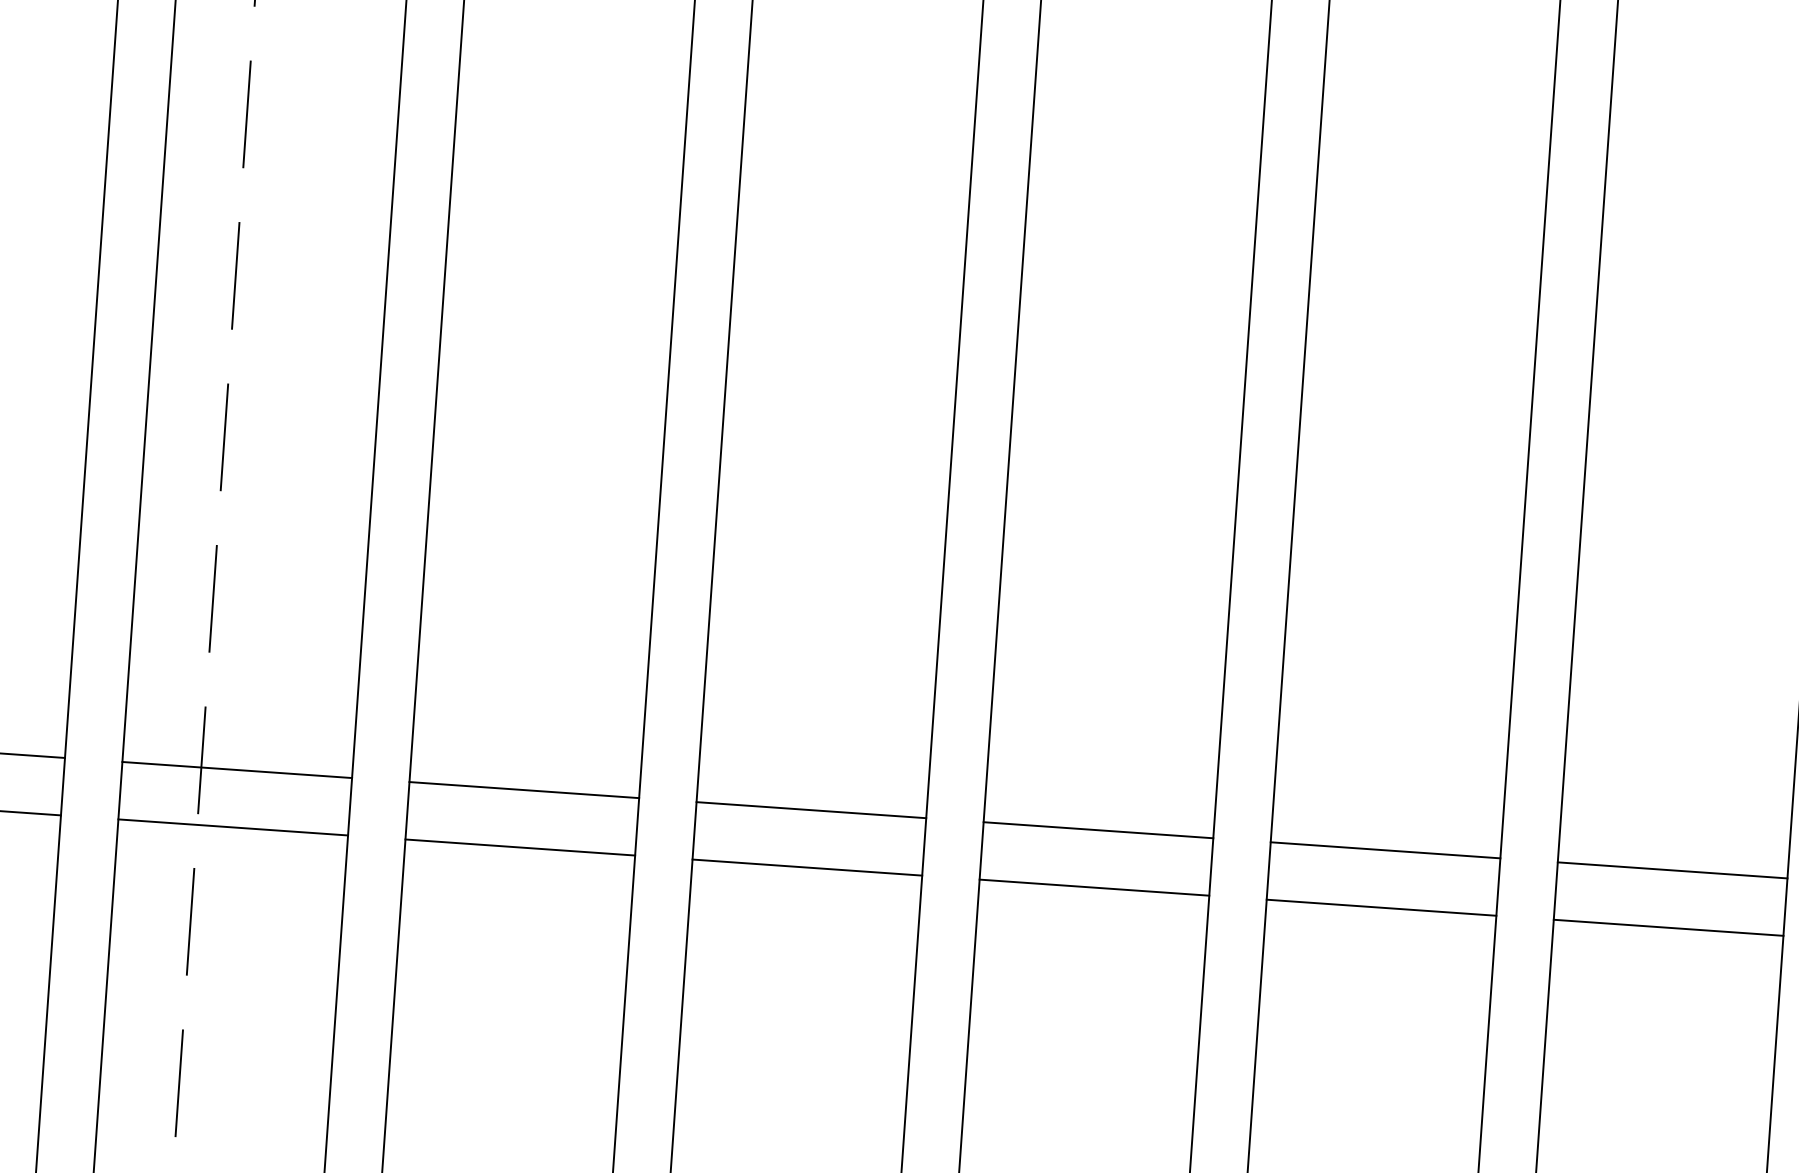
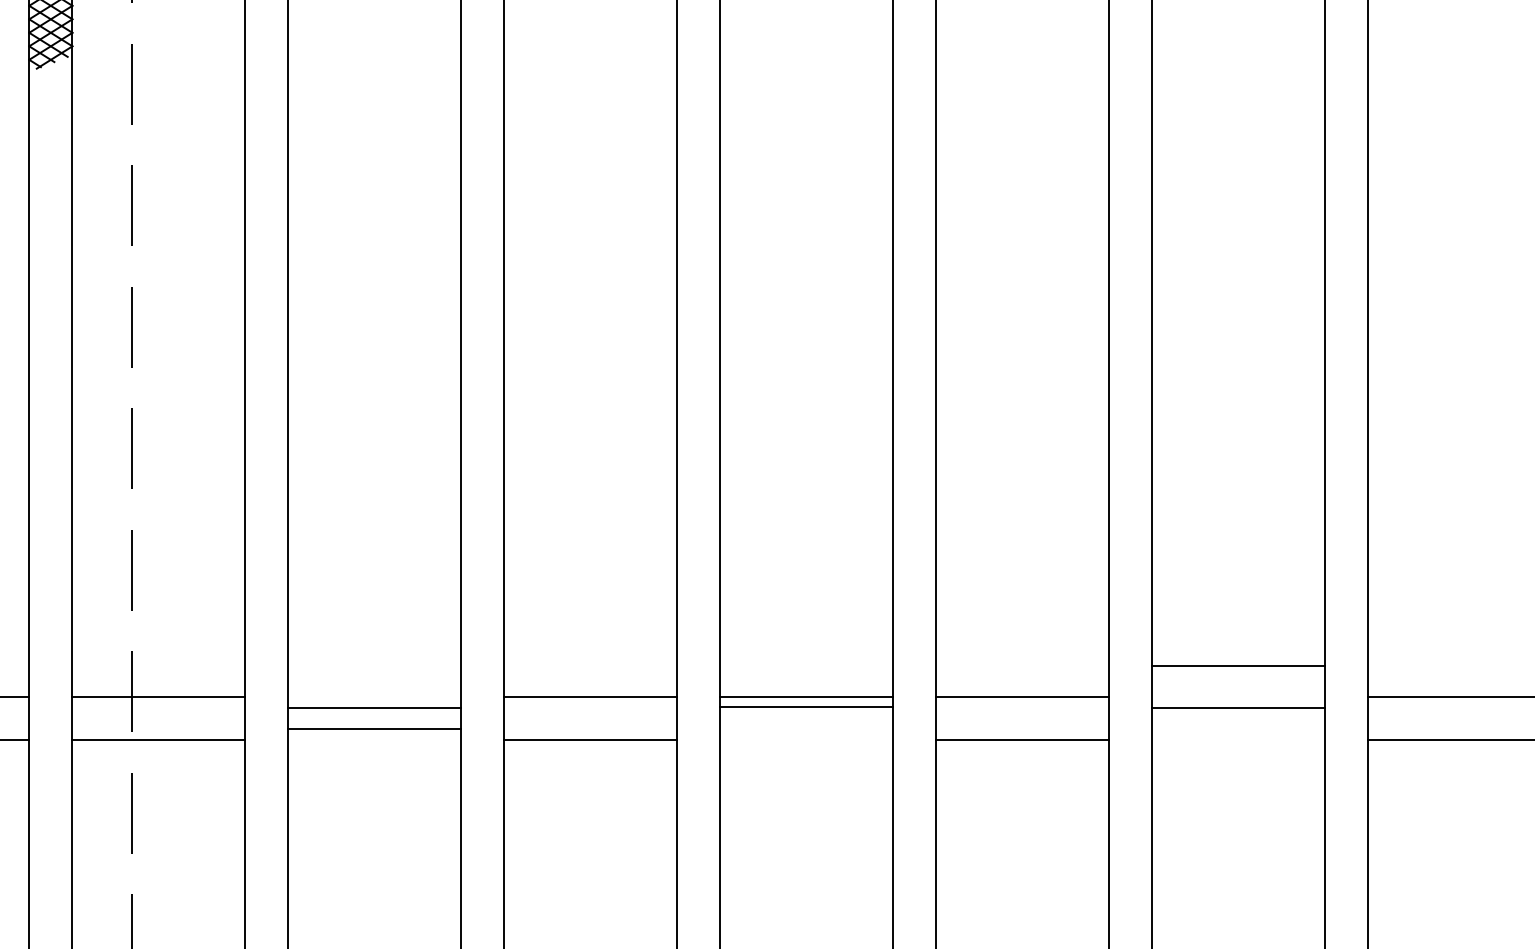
line: (523, 789) -> (374, 728), moved
line: (519, 847) -> (374, 708), moved
line: (1672, 869) -> (1238, 665), moved
line: (1094, 888) -> (806, 707), moved
line: (1668, 928) -> (1238, 708), moved

